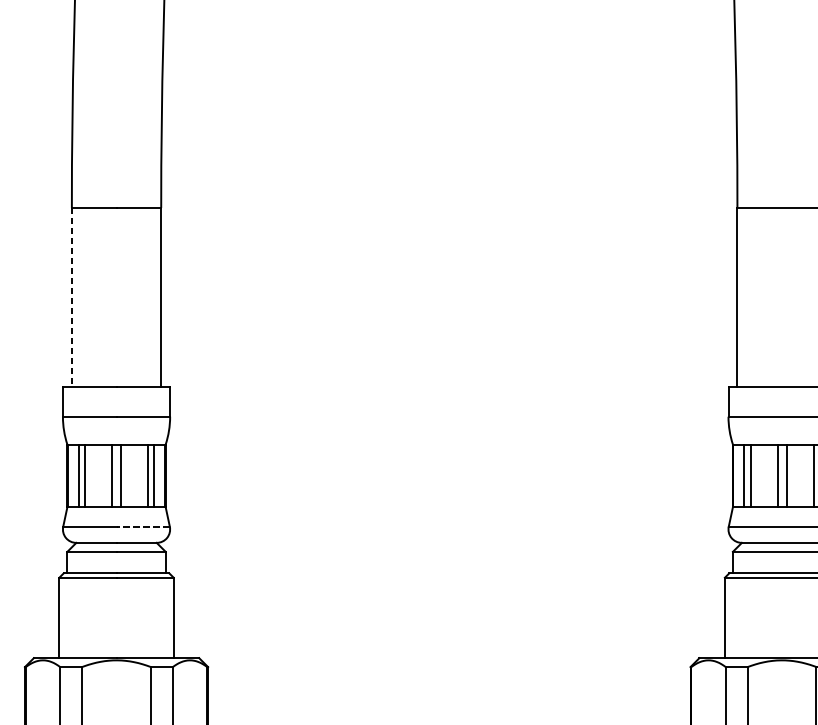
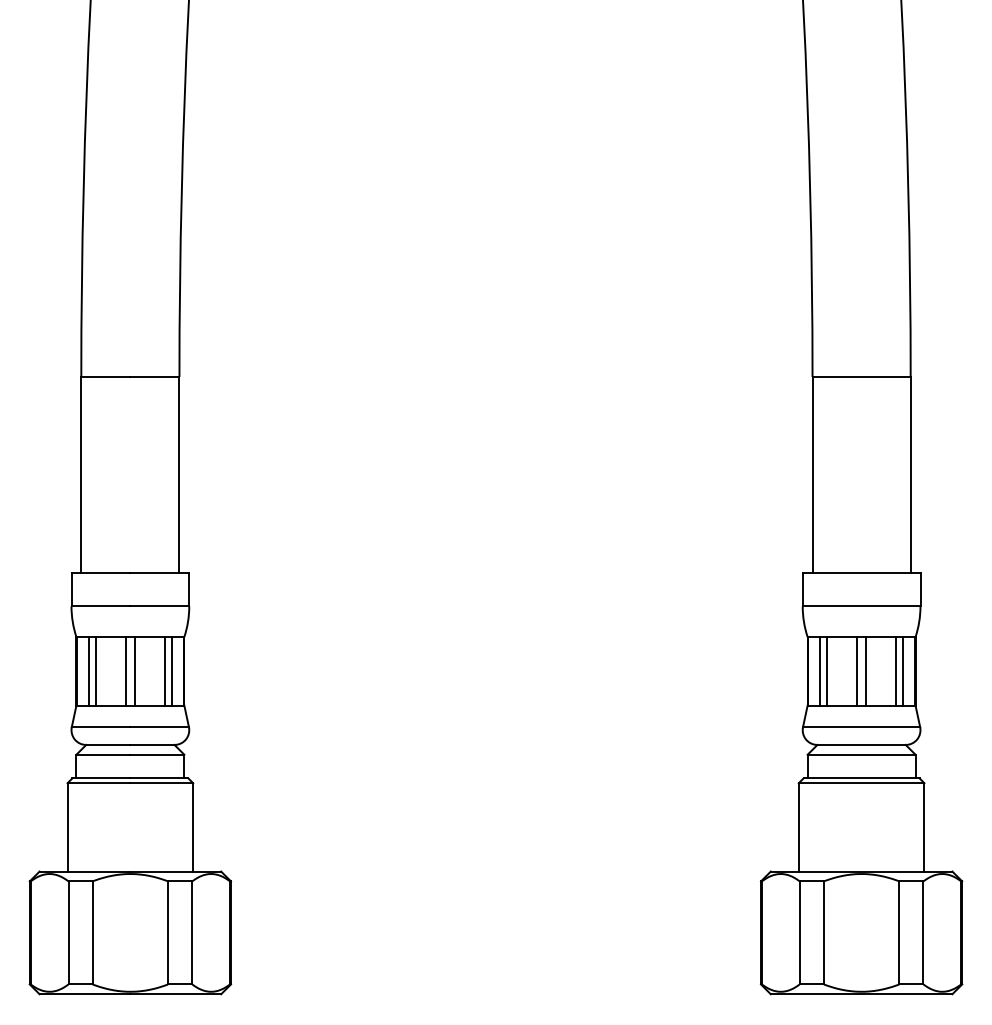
line: (72, 297) -> (81, 475), dashed -> solid
line: (143, 527) -> (159, 727), dashed -> solid

